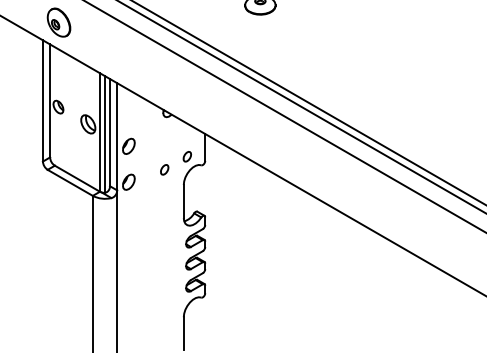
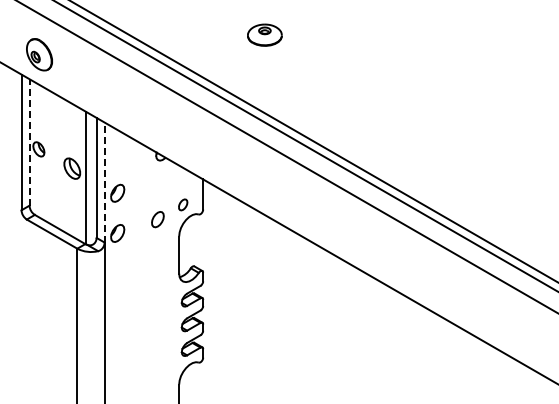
line: (50, 100) -> (29, 141), solid -> dashed
line: (105, 134) -> (91, 179), removed
line: (117, 136) -> (104, 182), solid -> dashed
part: (164, 169) -> (157, 219), size x1.4

